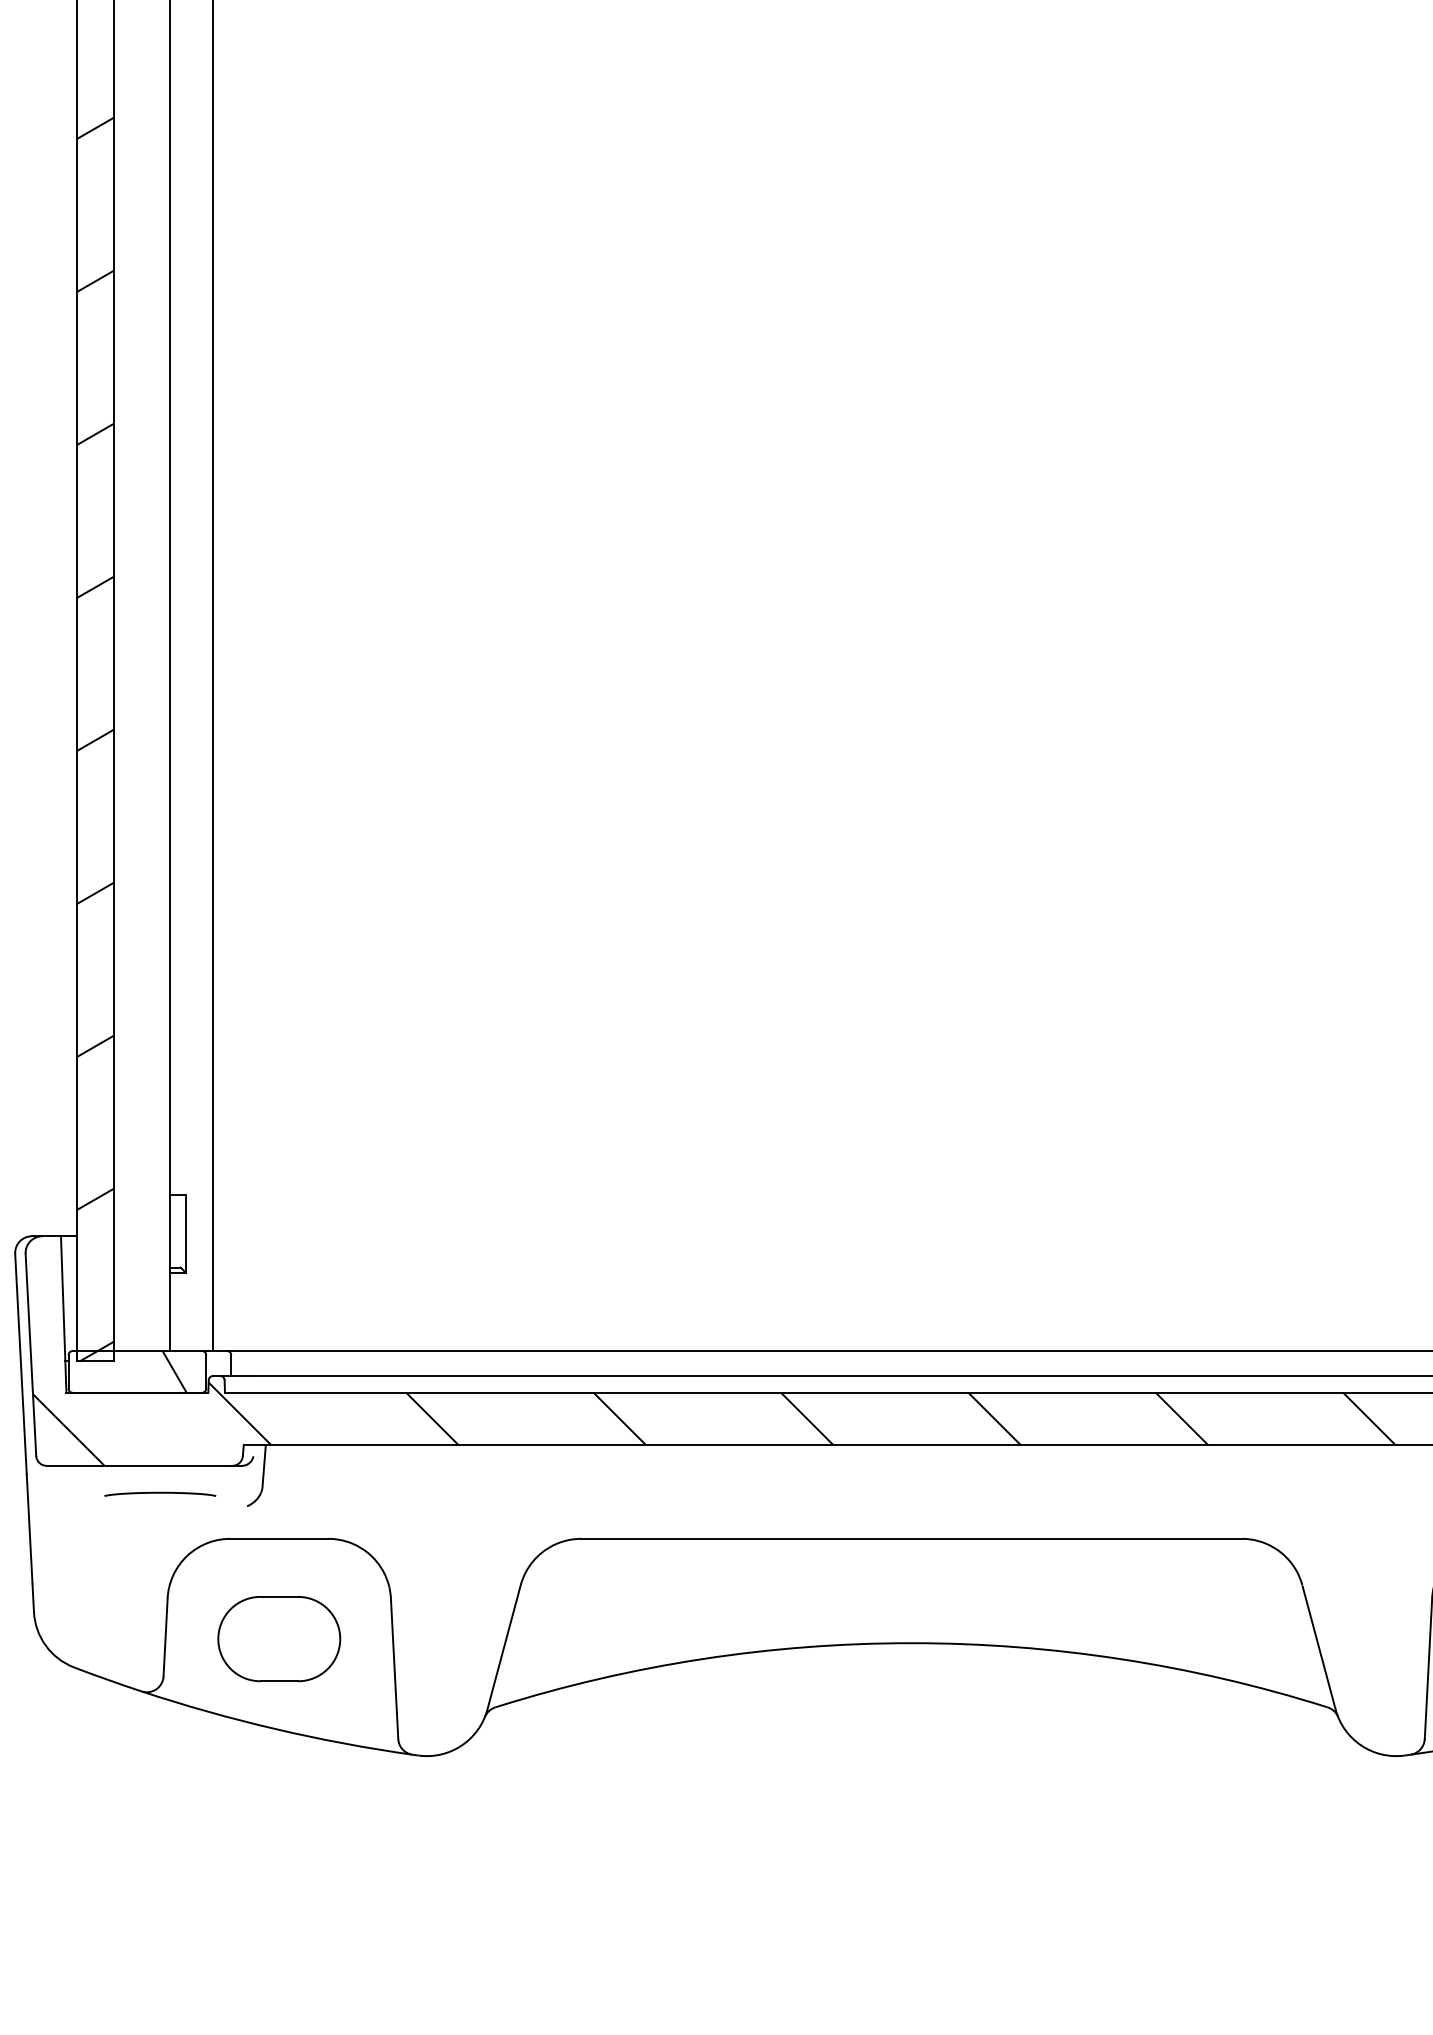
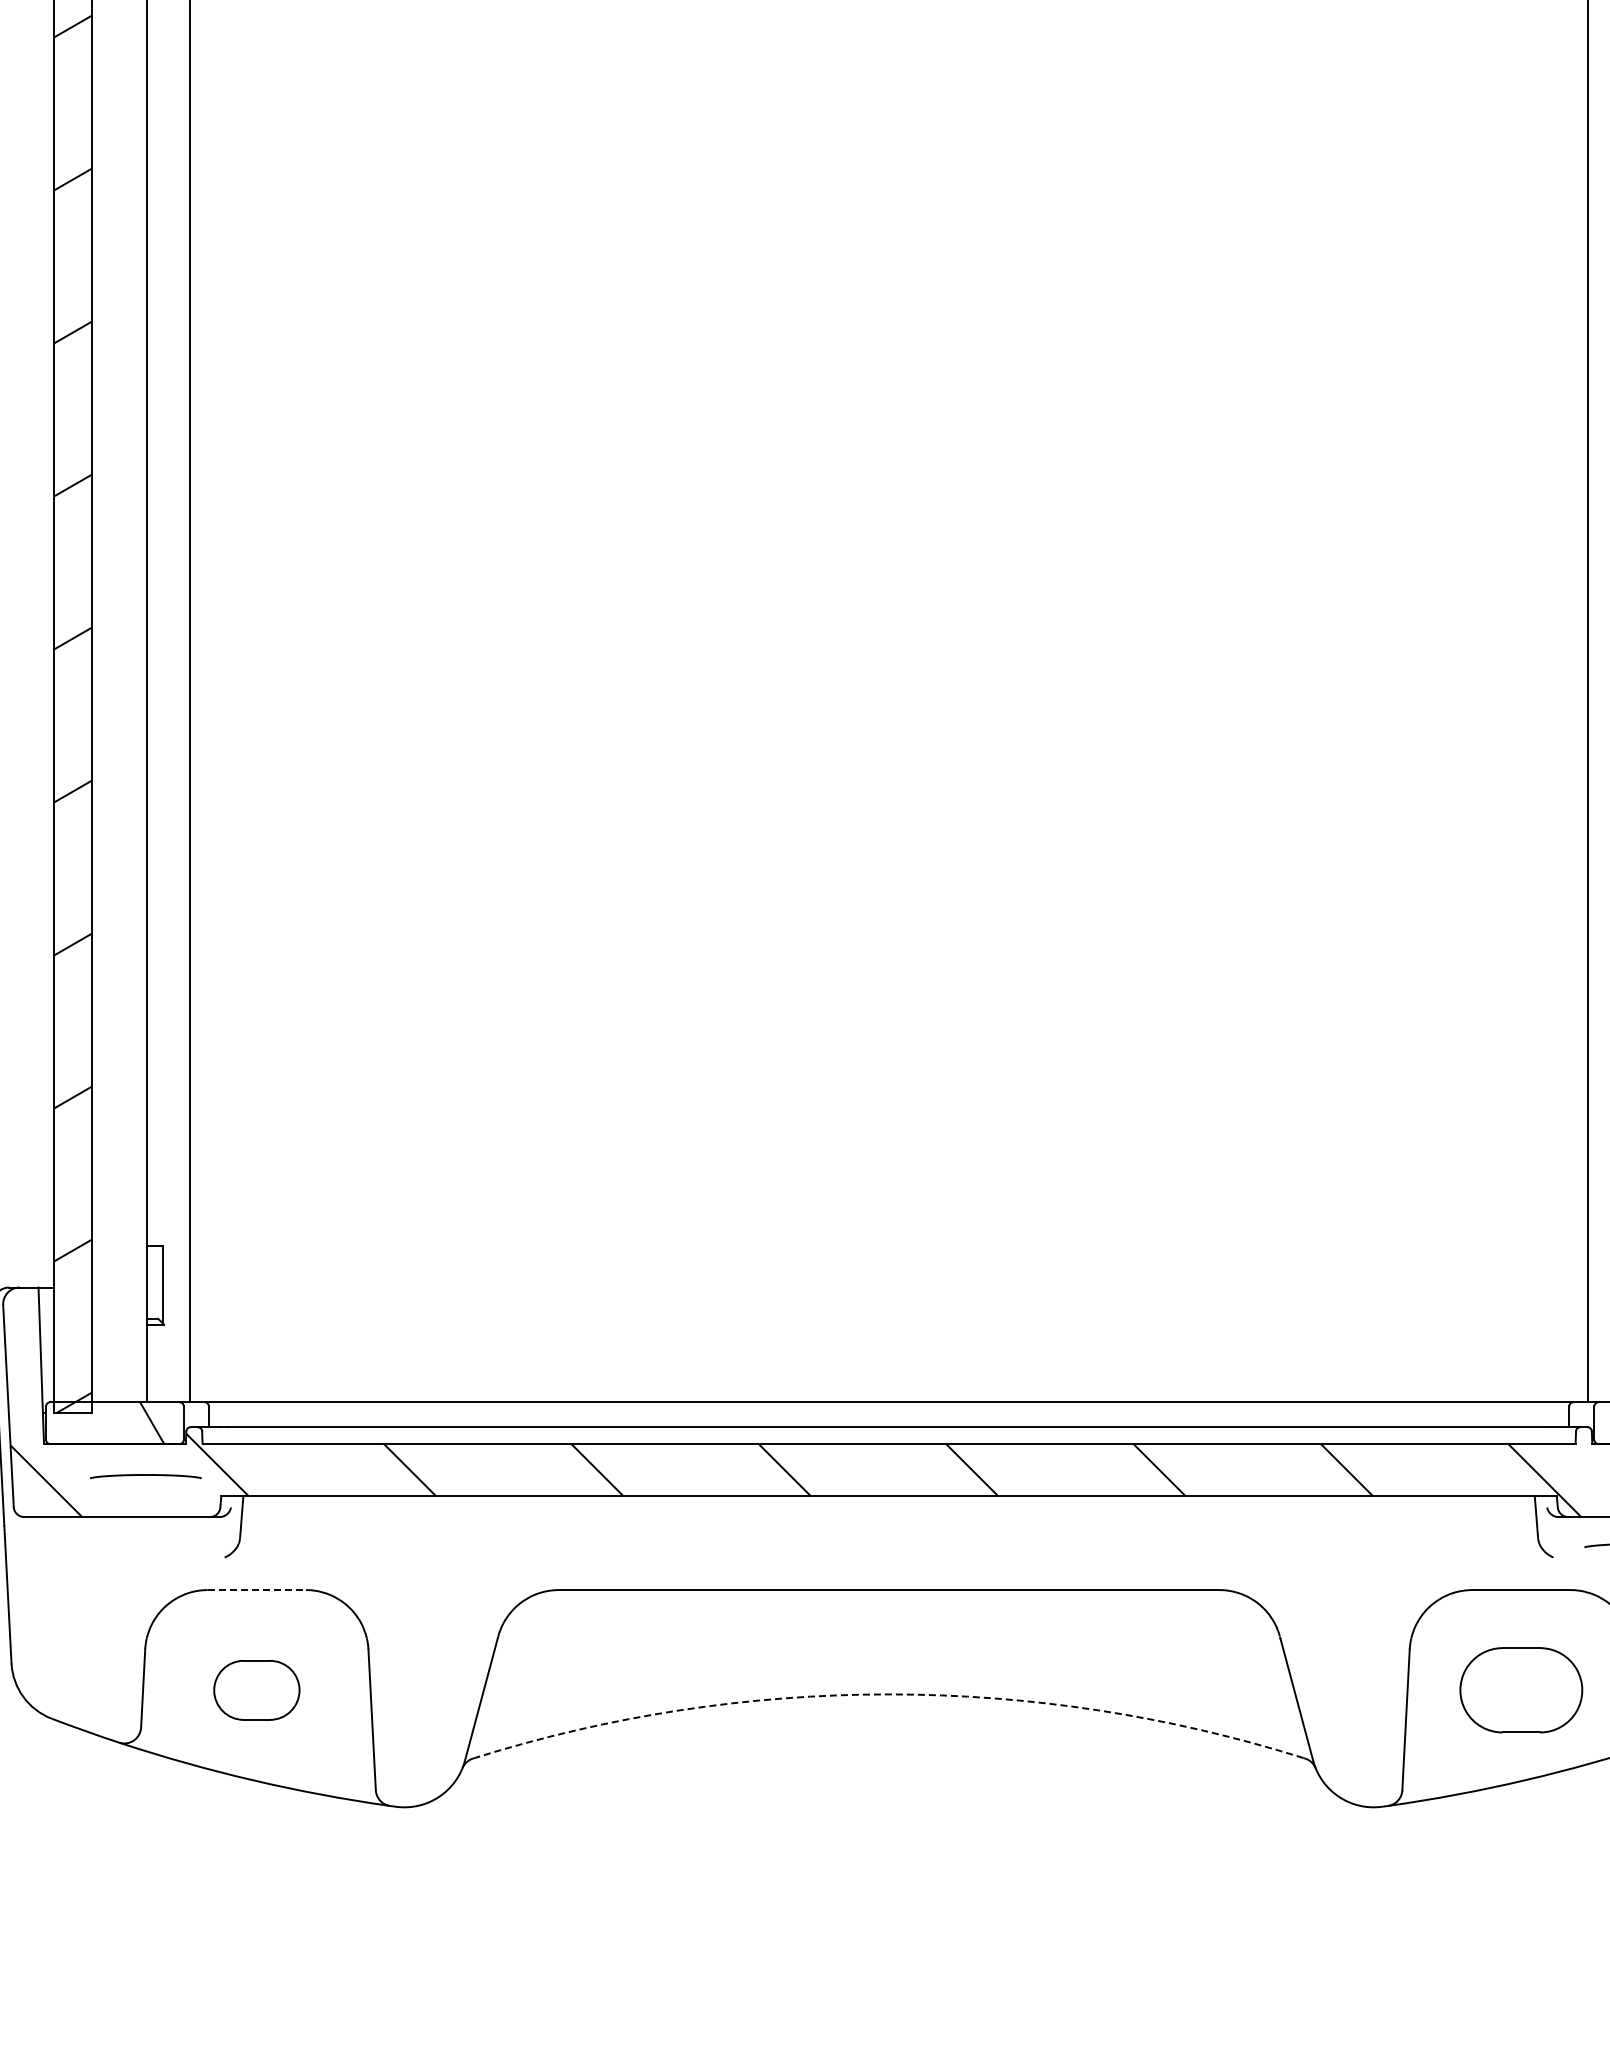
curve: (159, 1493) -> (145, 1475), moved
line: (279, 1539) -> (257, 1590), solid -> dashed
part: (278, 1639) -> (256, 1690), size x0.7
arc: (911, 1643) -> (889, 1694), solid -> dashed

